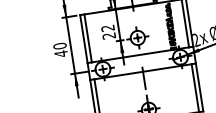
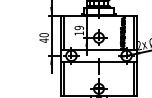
text: (108, 31) -> (79, 30), 22 -> 19

